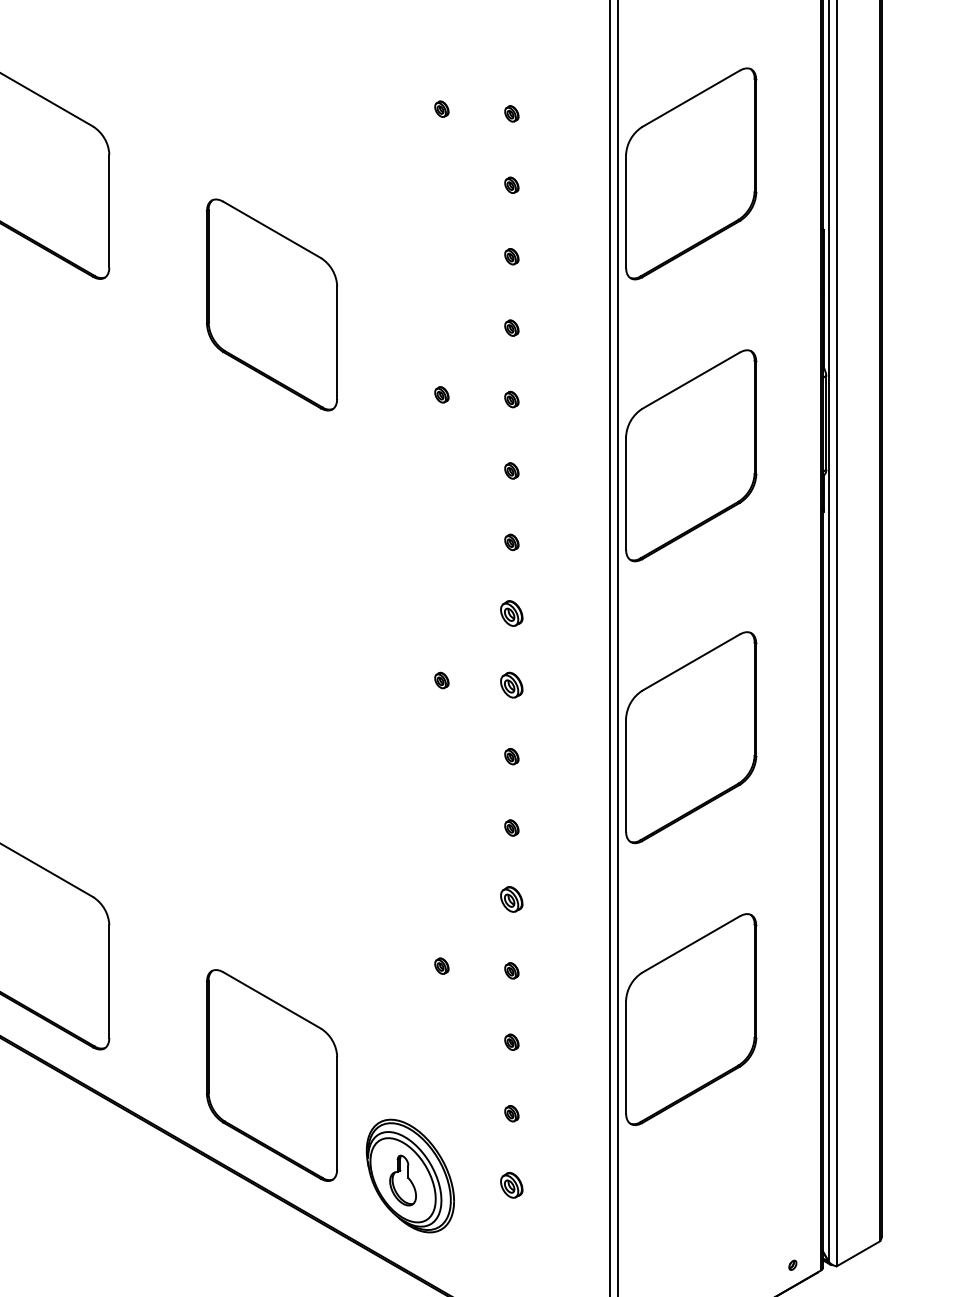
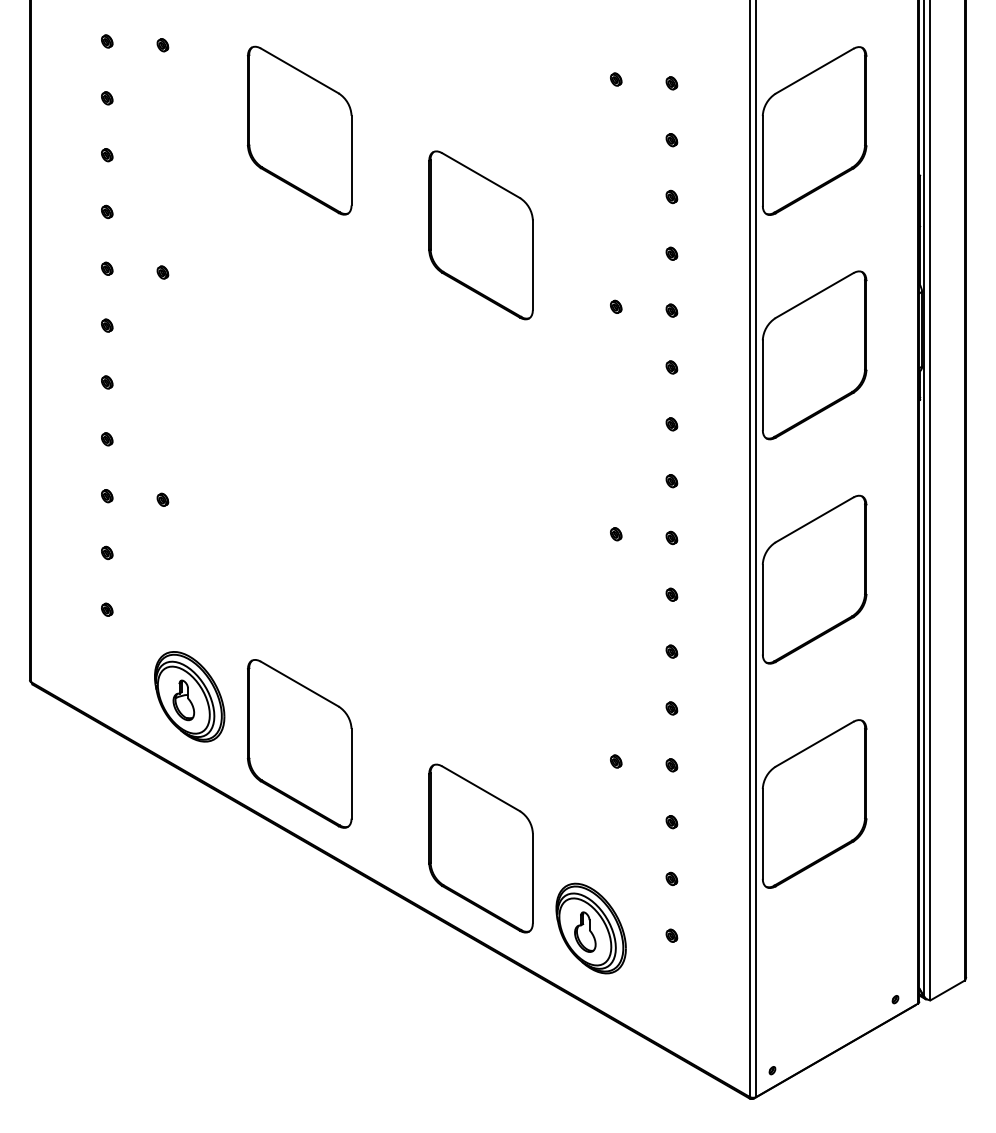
part: (511, 614) -> (671, 481), size x0.62
part: (511, 684) -> (671, 537), size x0.62
part: (511, 899) -> (671, 708), size x0.62
part: (511, 1184) -> (671, 935), size x0.62

